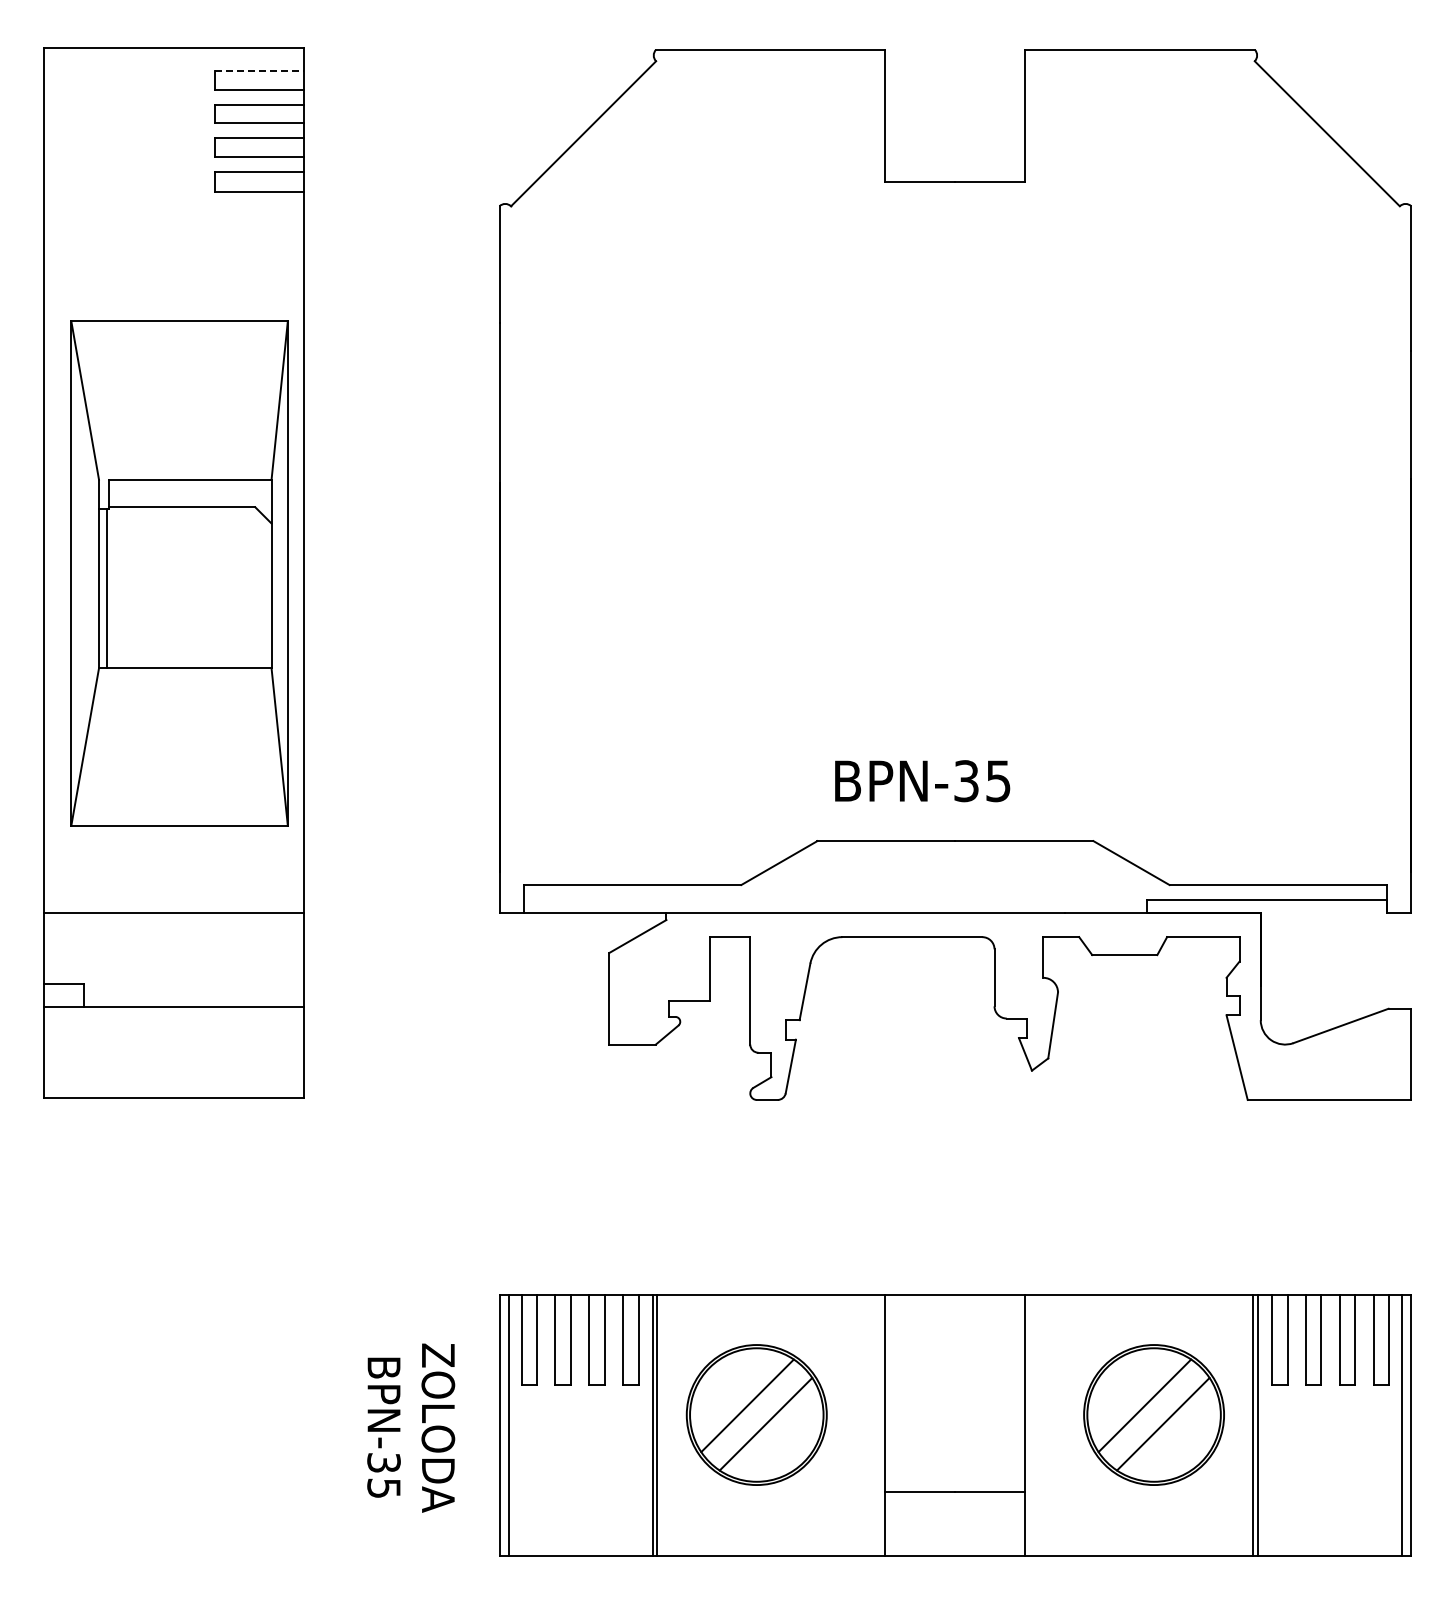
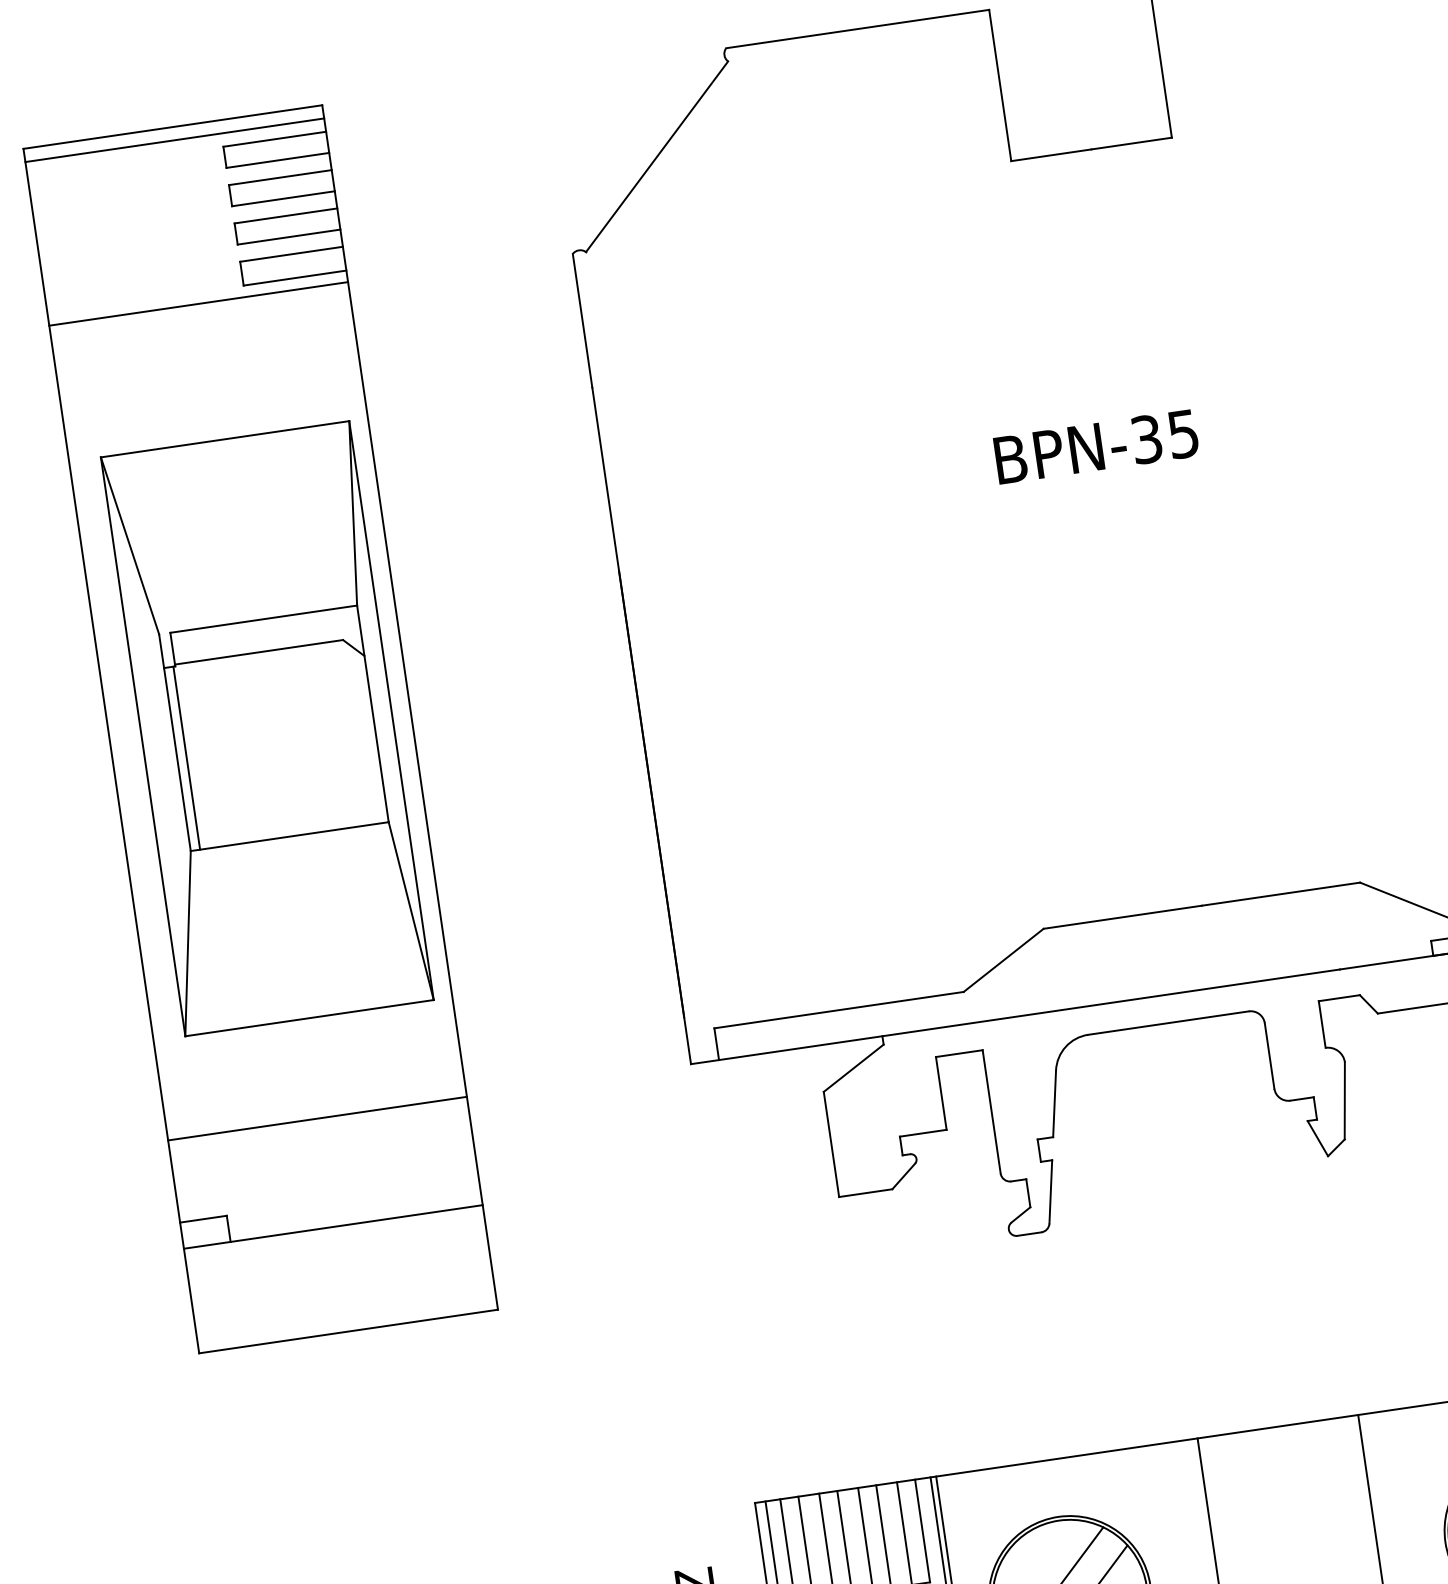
line: (173, 59) -> (174, 140), added
line: (259, 71) -> (274, 139), dashed -> solid
line: (173, 202) -> (198, 304), added
text: (922, 781) -> (1096, 447), moved

